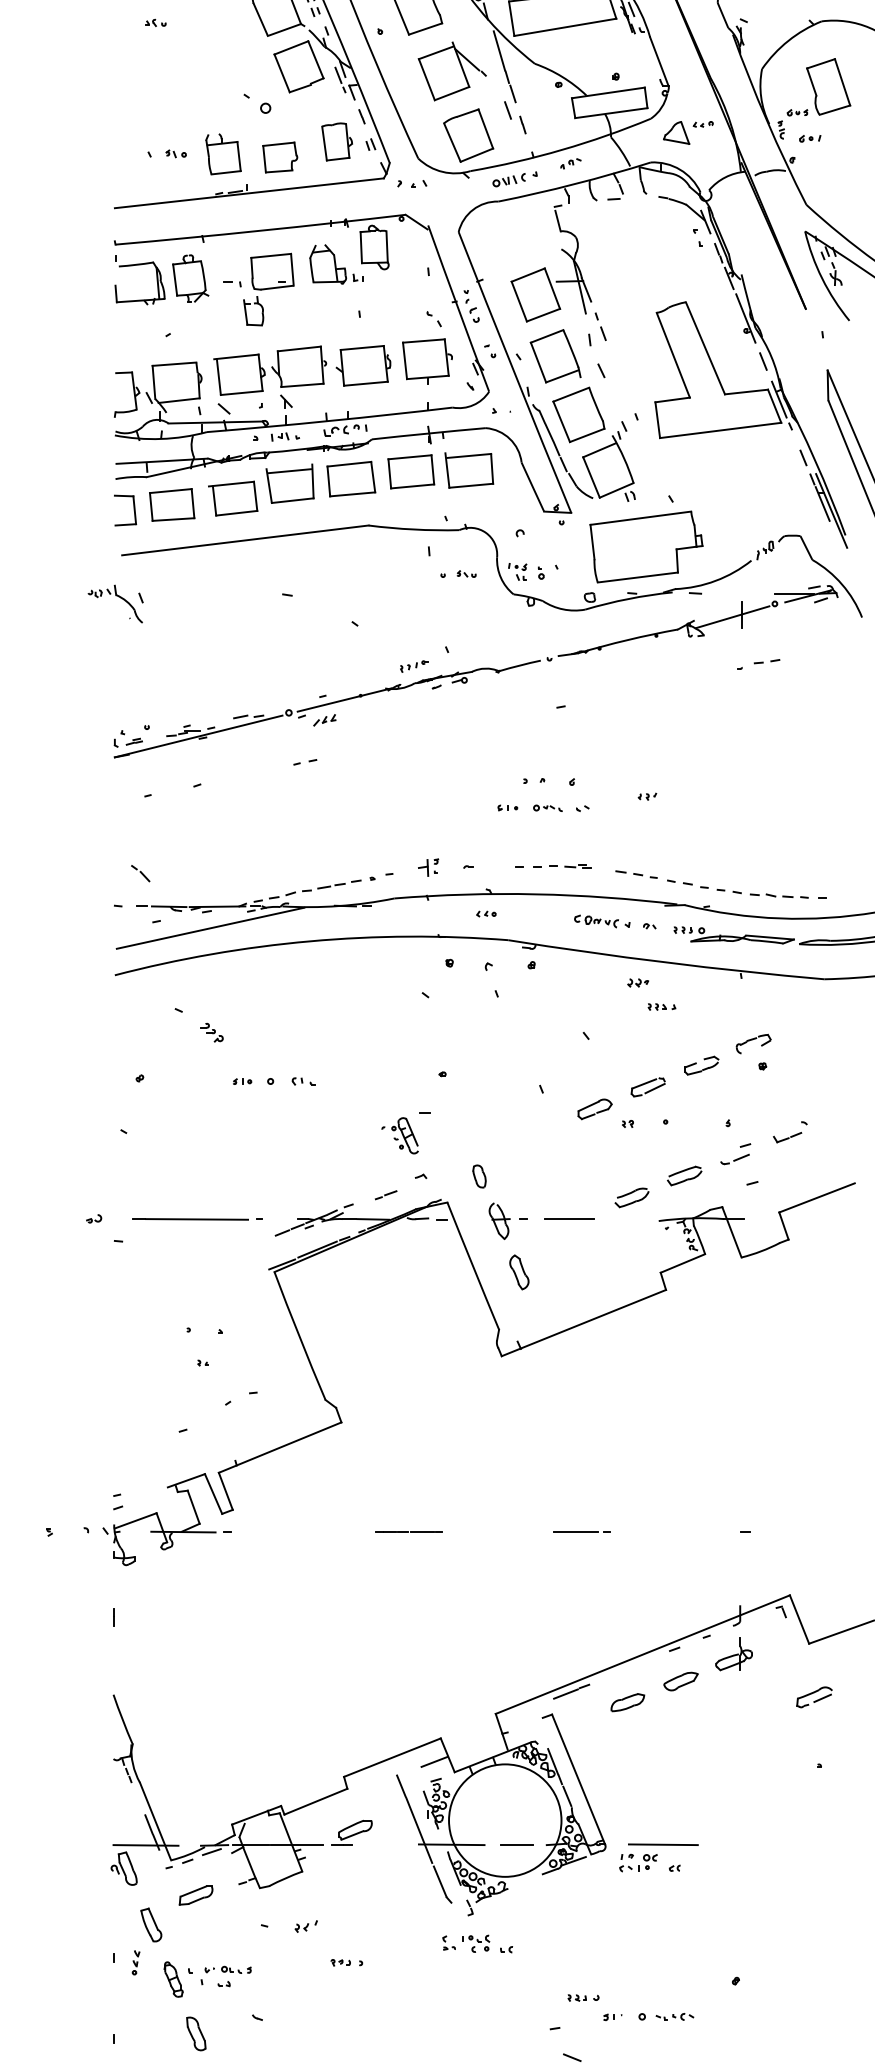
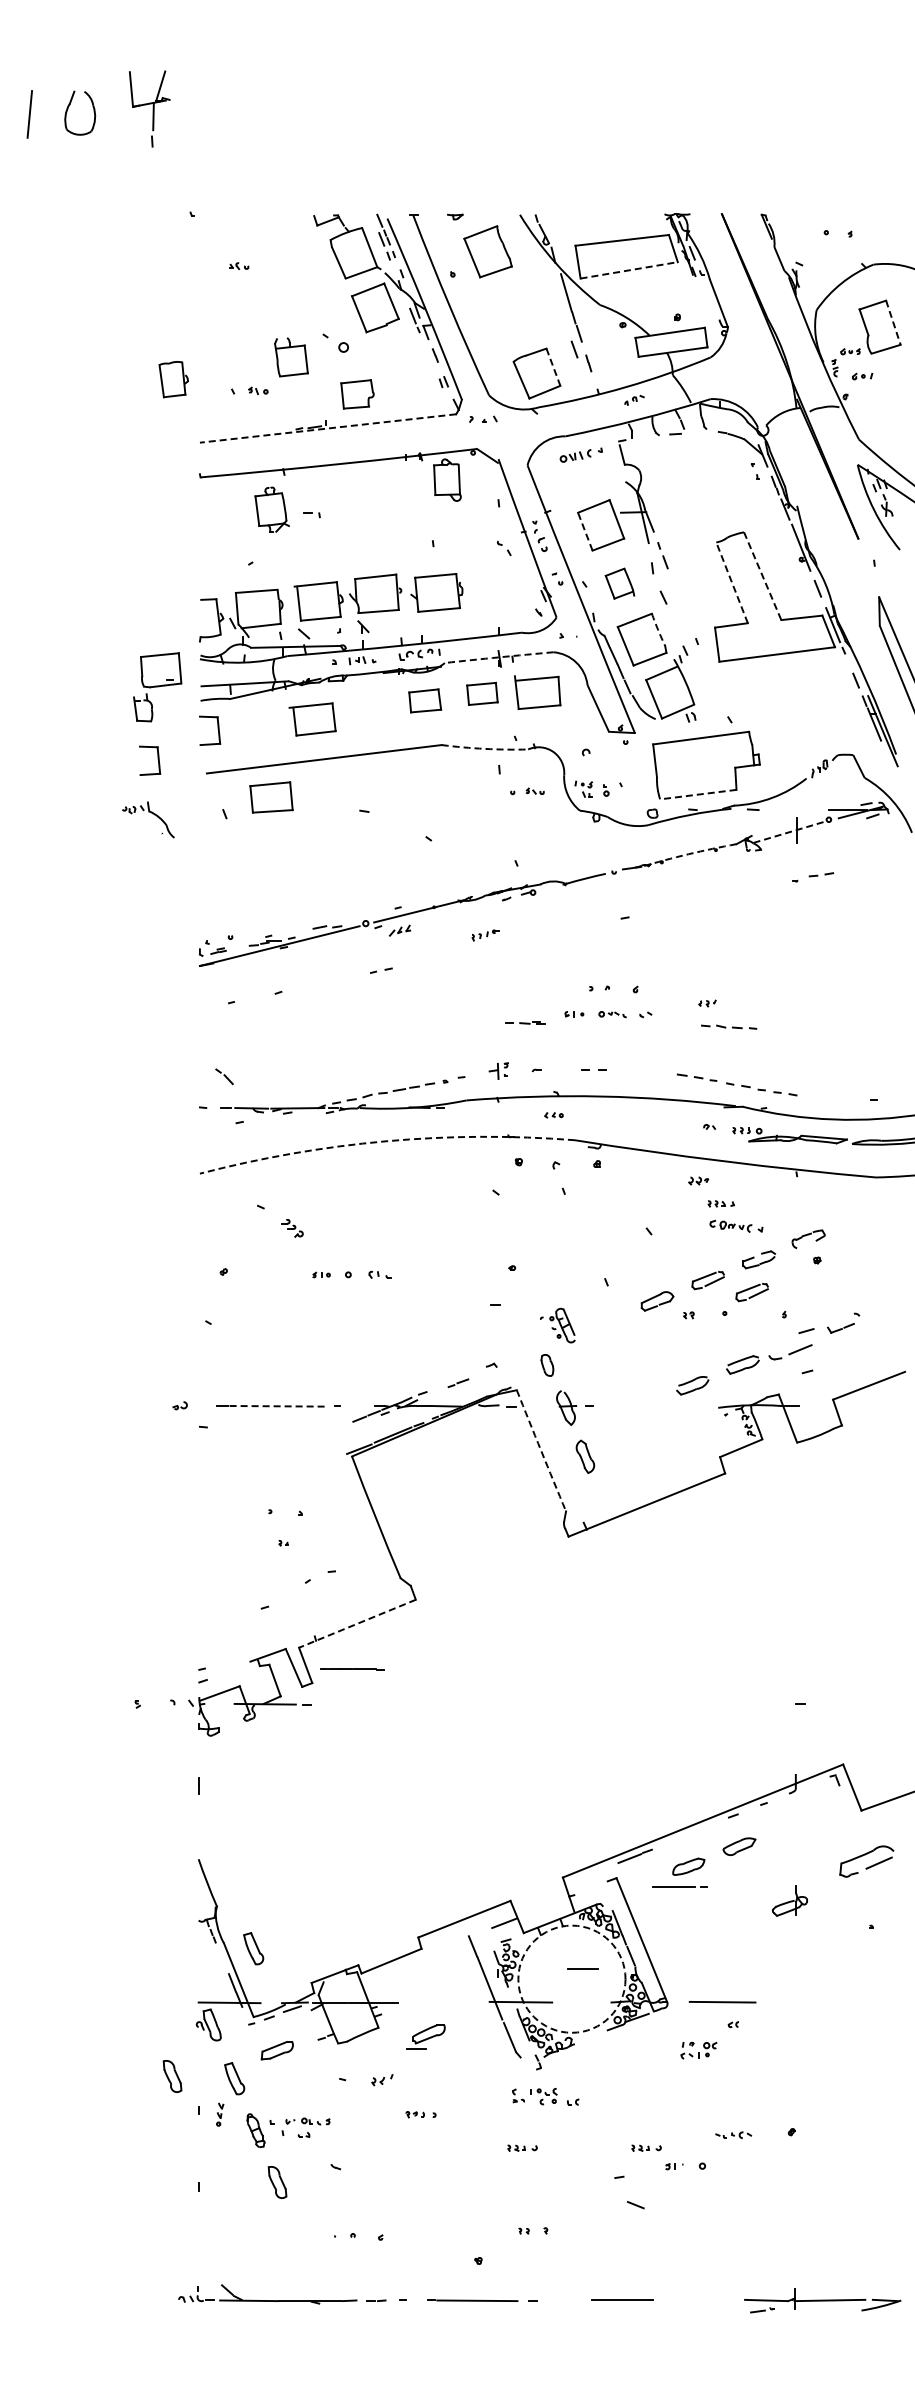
line: (565, 27) -> (629, 270), solid -> dashed
part: (452, 70) -> (521, 311), removed
line: (842, 83) -> (893, 323), solid -> dashed
line: (485, 129) -> (553, 367), solid -> dashed
part: (688, 132) -> (746, 370), removed
part: (336, 141) -> (173, 379), moved
part: (223, 154) -> (291, 357), moved
part: (514, 178) -> (580, 454), moved
line: (249, 193) -> (328, 428), solid -> dashed
part: (335, 264) -> (410, 496), removed
part: (139, 265) -> (223, 497), removed
part: (268, 289) -> (157, 687), moved
line: (519, 301) -> (585, 531), solid -> dashed
line: (705, 348) -> (762, 576), solid -> dashed
line: (672, 354) -> (731, 582), solid -> dashed
part: (555, 355) -> (619, 583), size x0.6
part: (427, 361) -> (497, 588), removed
arc: (596, 405) -> (658, 630), solid -> dashed
arc: (429, 433) -> (499, 657), solid -> dashed
part: (411, 471) -> (482, 693), size x0.7
part: (350, 478) -> (424, 700), size x0.7
part: (289, 483) -> (366, 705), removed
part: (172, 504) -> (271, 797), moved
arc: (413, 529) -> (484, 748), solid -> dashed
part: (70, 540) -> (157, 759), added
line: (637, 577) -> (697, 794), solid -> dashed
part: (118, 597) -> (151, 813), moved
line: (732, 617) -> (788, 832), solid -> dashed
arc: (627, 640) -> (688, 854), solid -> dashed
part: (414, 666) -> (485, 935), moved
part: (570, 865) -> (525, 1022), moved
part: (779, 895) -> (729, 1026), moved
part: (602, 920) -> (736, 1225), moved
line: (209, 927) -> (290, 1128), removed
arc: (310, 941) -> (386, 1141), solid -> dashed
part: (693, 1099) -> (751, 1292), added
part: (399, 1135) -> (557, 1325), moved
part: (735, 1153) -> (791, 1343), size x1.6
line: (569, 1218) -> (633, 1405), removed
line: (197, 1219) -> (278, 1406), solid -> dashed
arc: (473, 1265) -> (541, 1450), solid -> dashed
line: (279, 1447) -> (356, 1623), solid -> dashed
line: (581, 1531) -> (679, 1886), moved
line: (409, 1532) -> (352, 1669), moved
part: (733, 1654) -> (789, 1900), moved
part: (814, 1697) -> (866, 1861), size x1.6
part: (171, 1788) -> (253, 1948), added
circle: (504, 1819) -> (571, 1978), solid -> dashed
part: (351, 1832) -> (425, 2036), moved
line: (516, 1845) -> (582, 1968), moved
part: (638, 1862) -> (698, 2050), moved
part: (86, 1922) -> (172, 2076), added
part: (453, 1997) -> (522, 2147), added
part: (674, 2016) -> (733, 2134), moved

